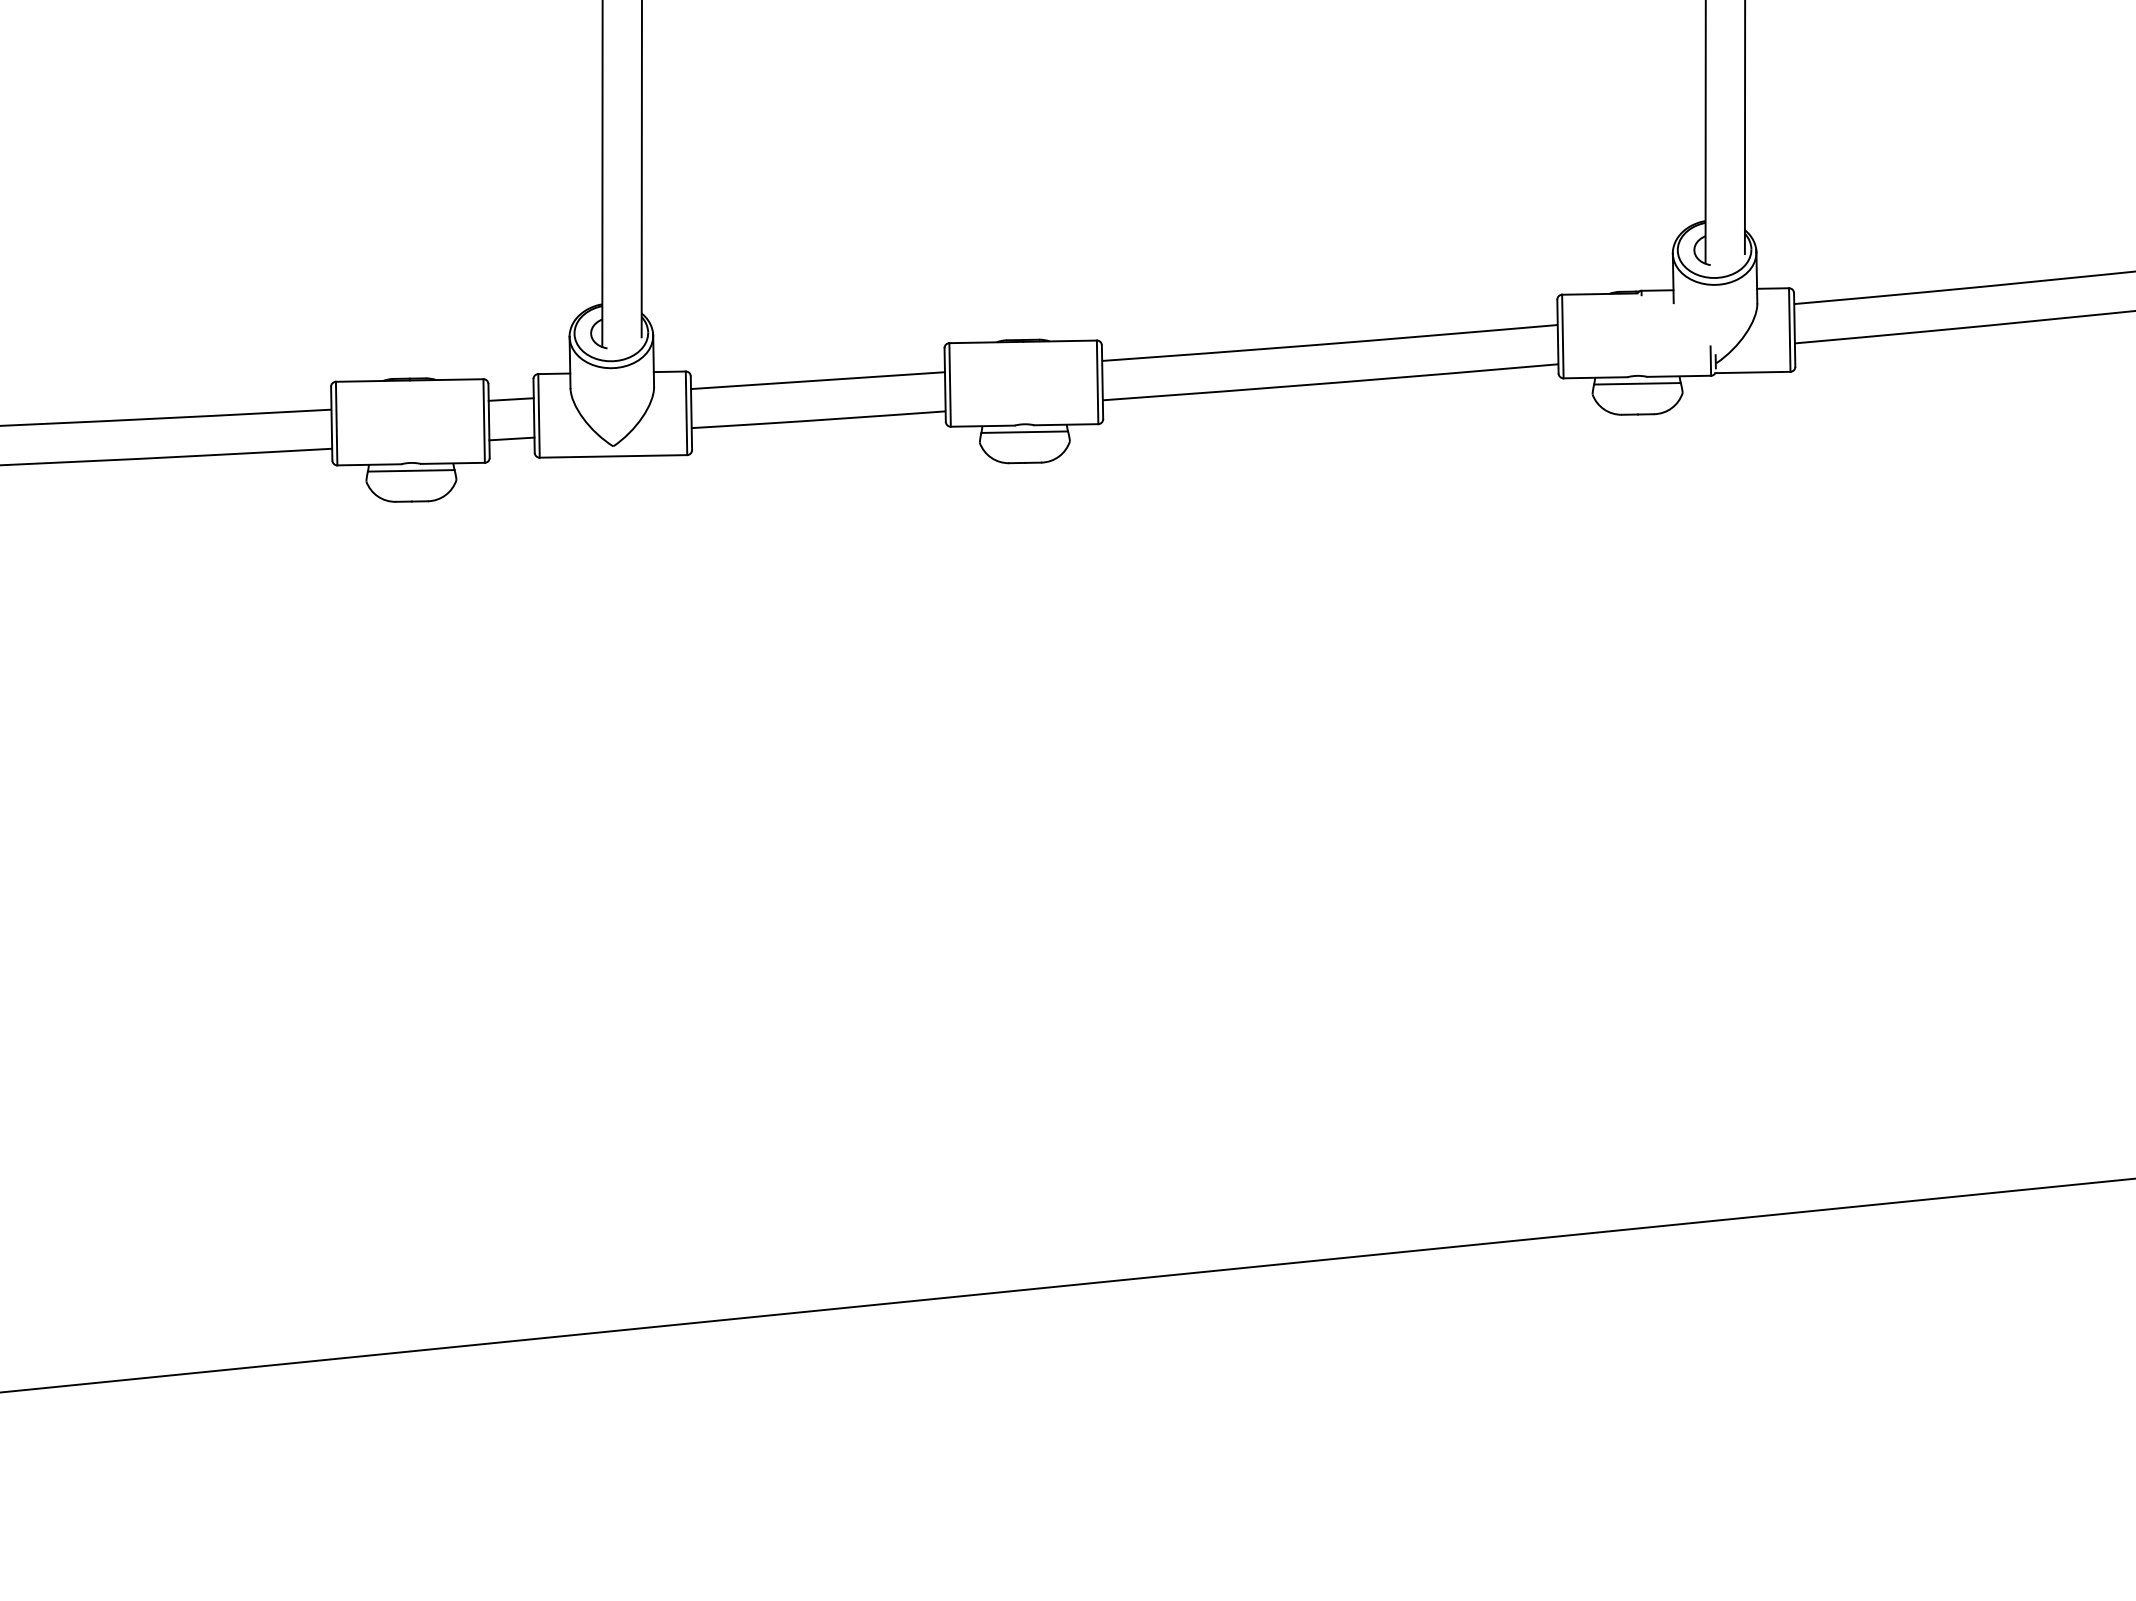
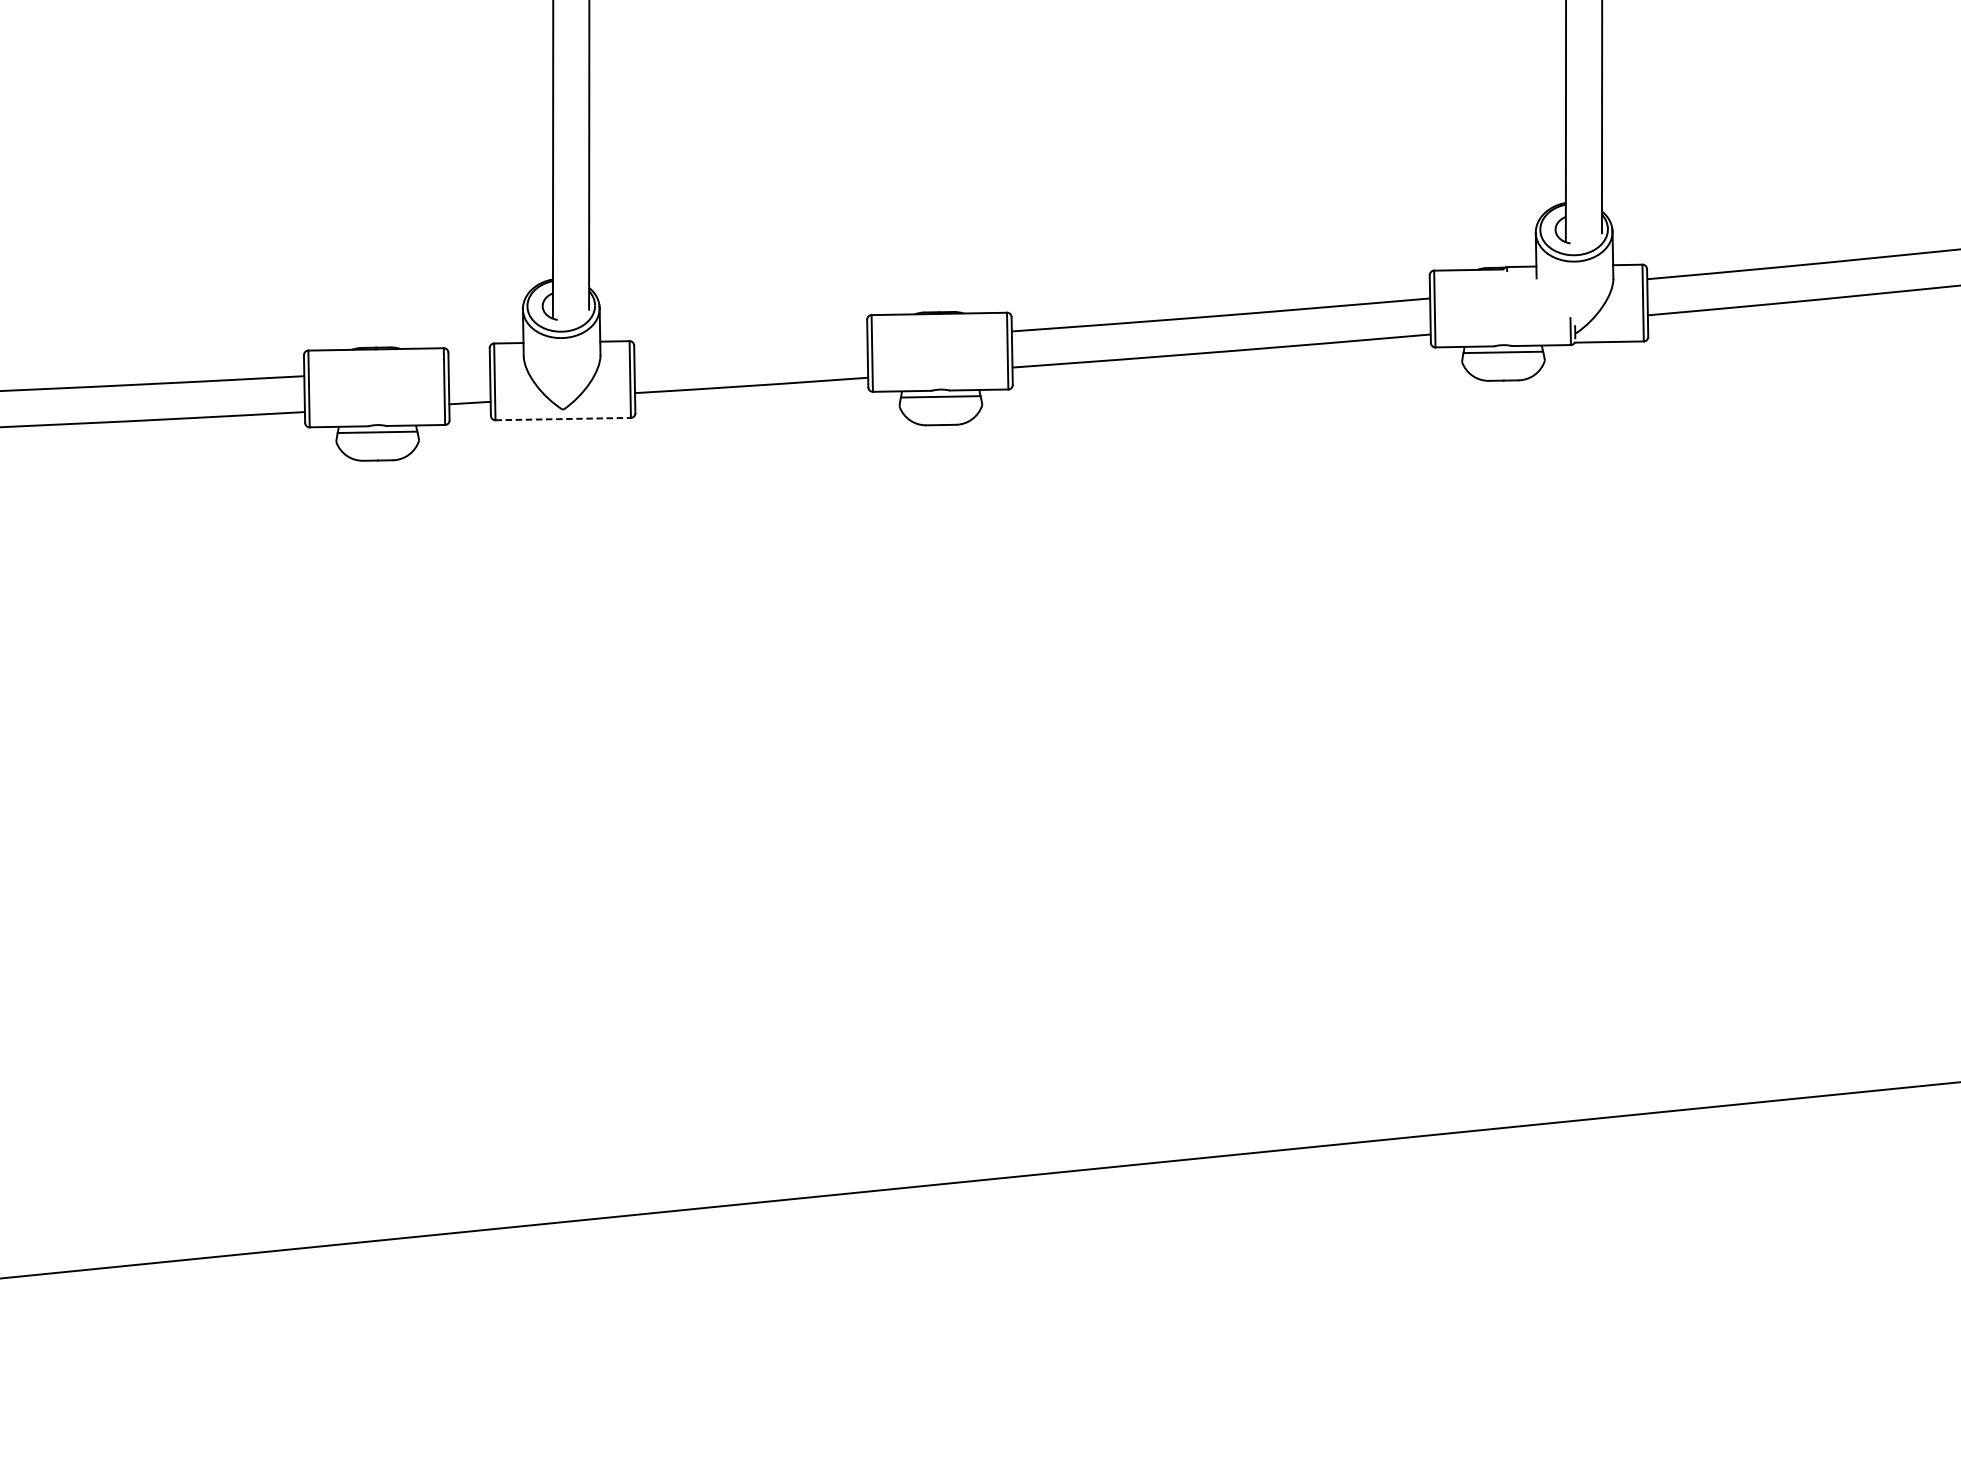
line: (817, 380) -> (750, 349), removed
line: (510, 399) -> (468, 366), removed
line: (613, 456) -> (563, 419), solid -> dashed

